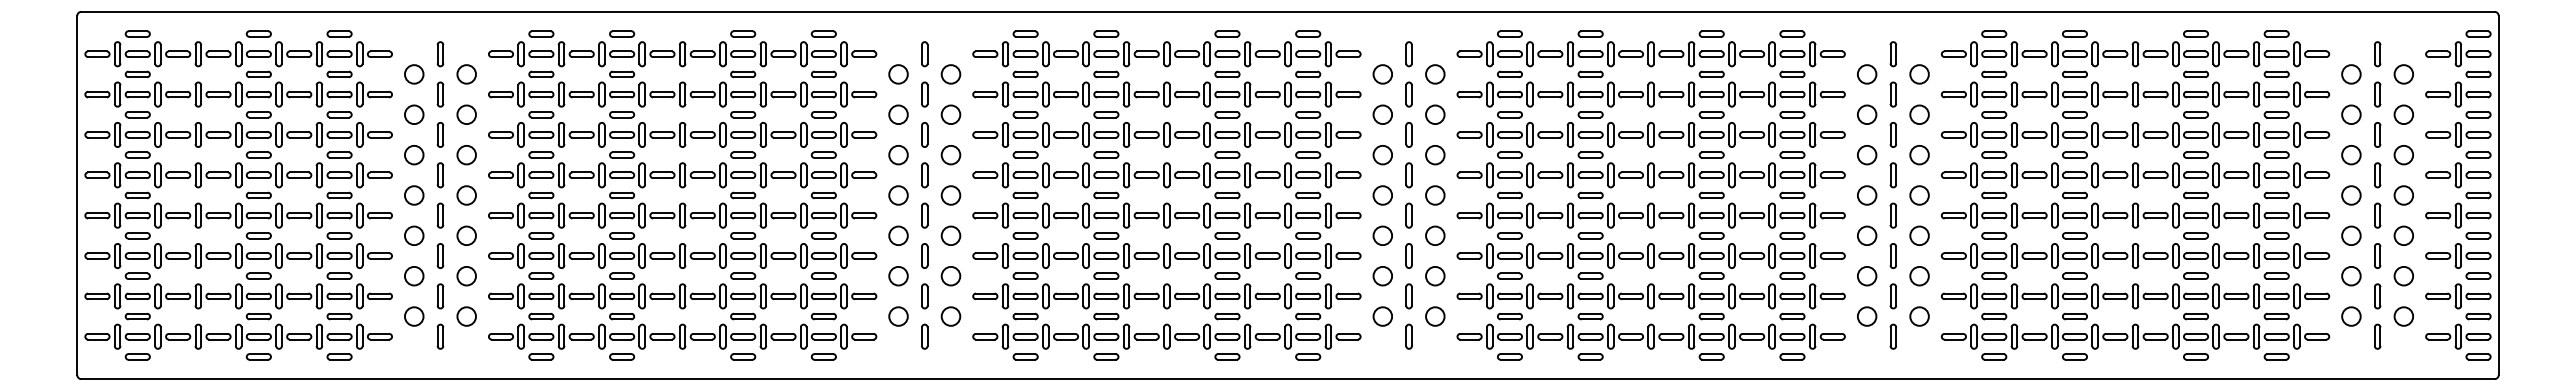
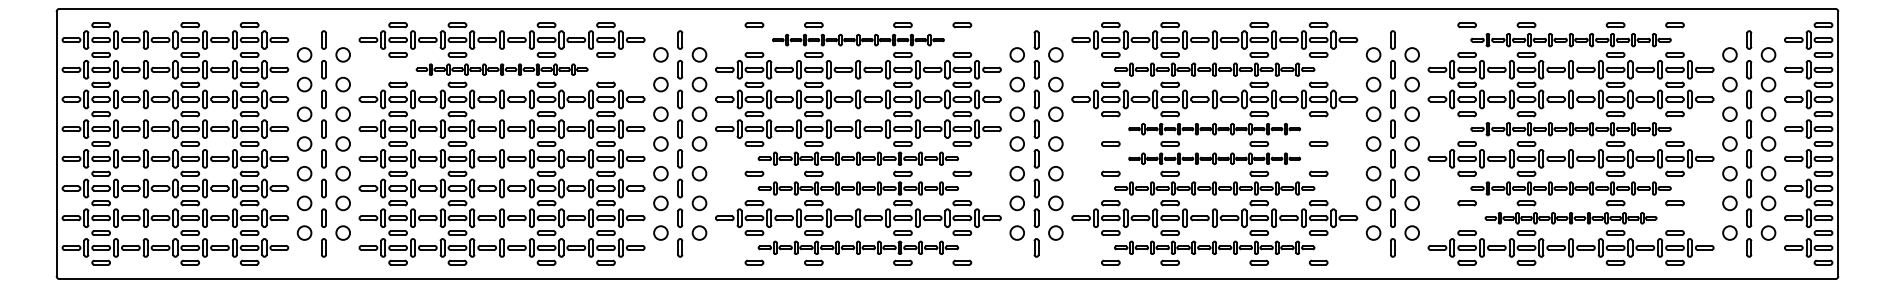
part: (1166, 54) -> (858, 40), size x0.6
part: (2135, 54) -> (1571, 40), size x0.7
part: (682, 94) -> (501, 69), size x0.6
part: (1650, 94) -> (1214, 69), size x0.7
part: (1650, 175) -> (1214, 129), size x0.6
part: (2135, 175) -> (1571, 129), size x0.7
part: (1166, 215) -> (858, 158), size x0.7
part: (1650, 215) -> (1214, 158), size x0.6
part: (1166, 255) -> (858, 188), size x0.7
part: (1650, 255) -> (1214, 188), size x0.7
part: (2135, 255) -> (1571, 188), size x0.7
part: (2135, 296) -> (1571, 218), size x0.6
part: (1166, 336) -> (858, 247), size x0.7
part: (1650, 336) -> (1214, 247), size x0.7

